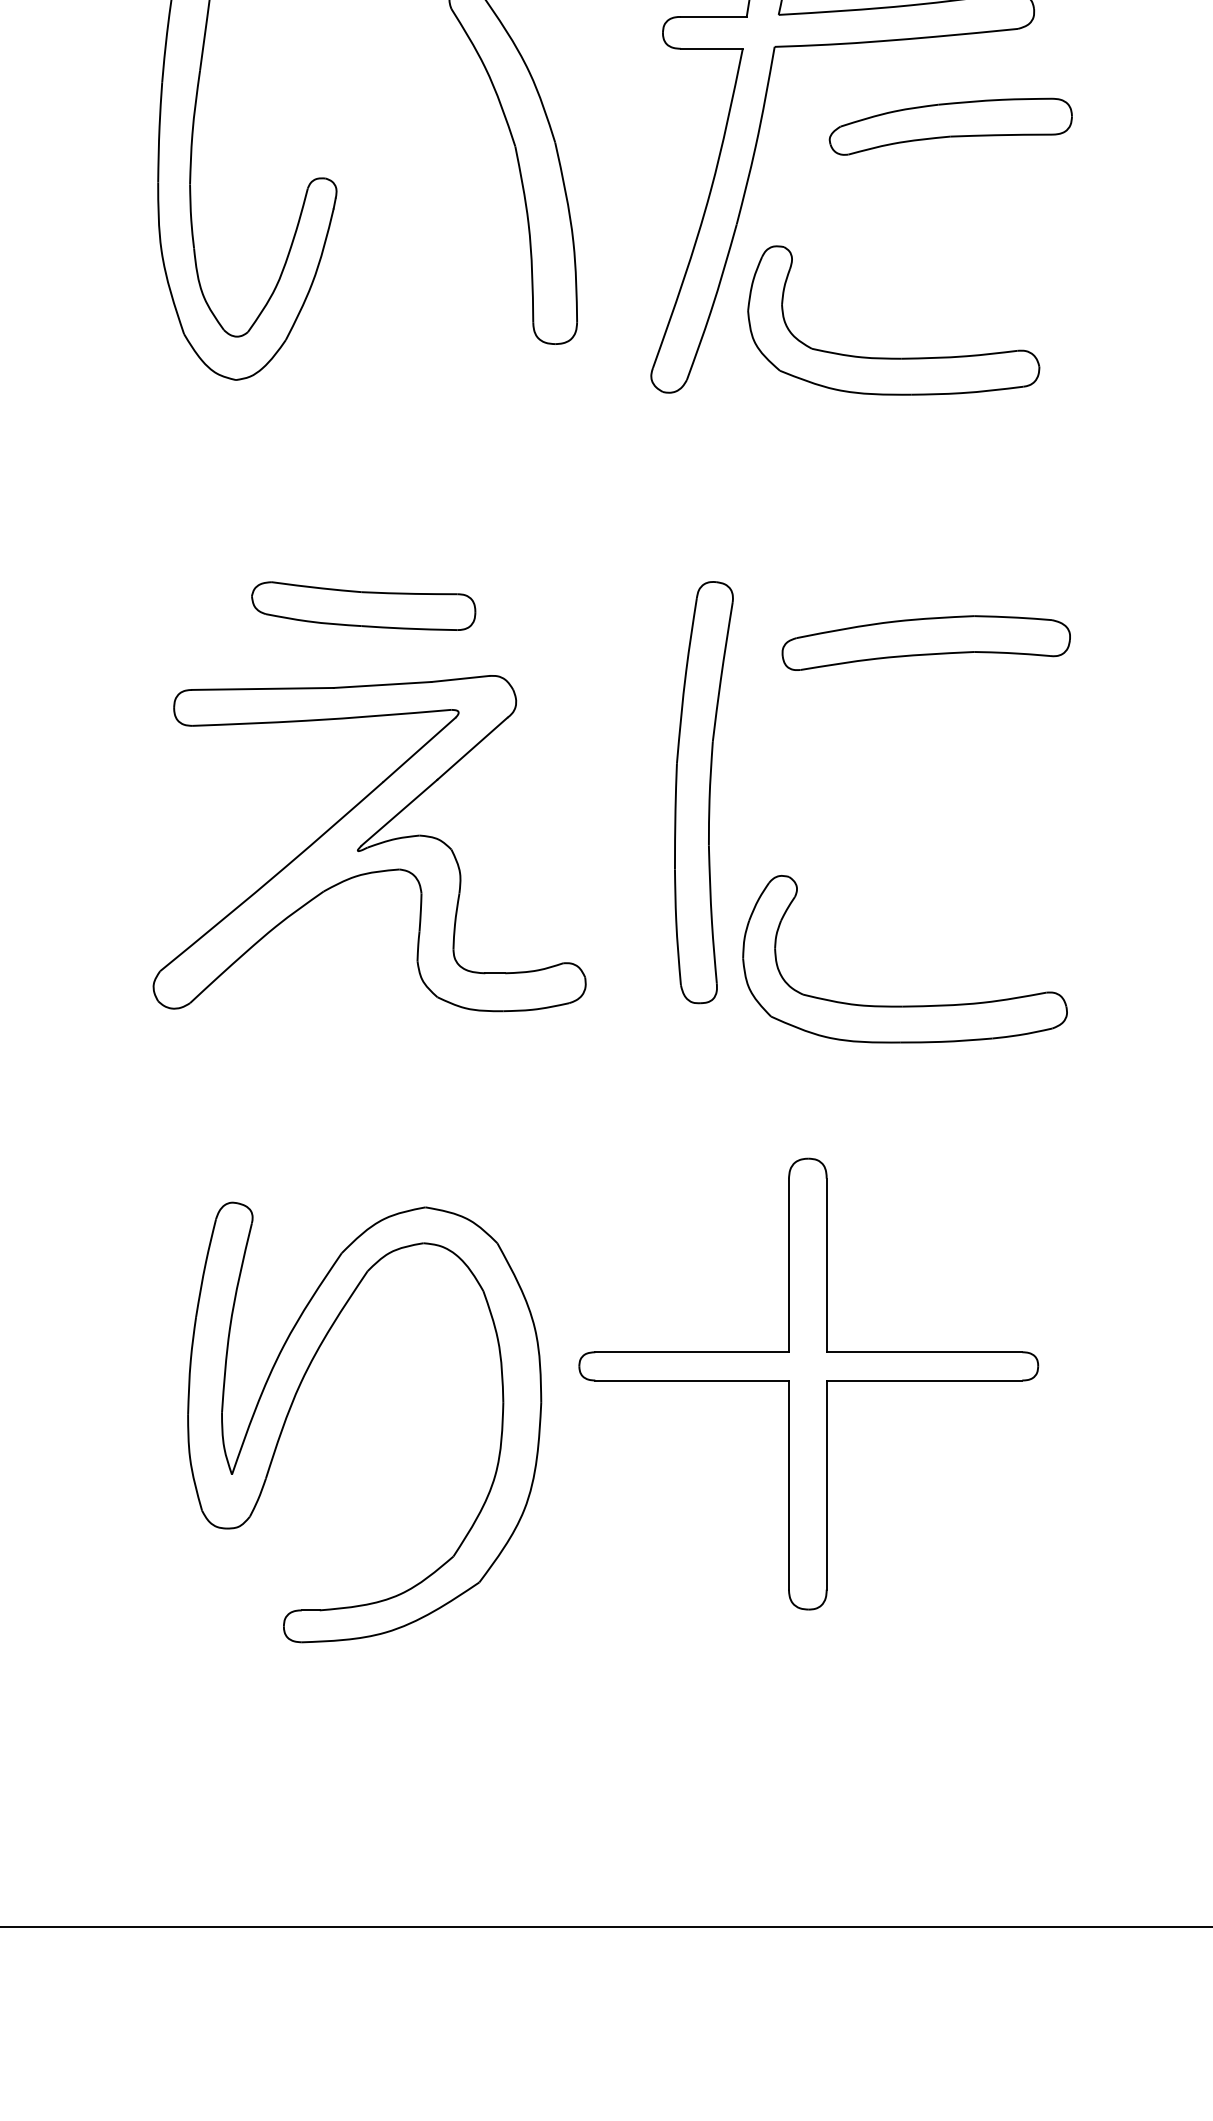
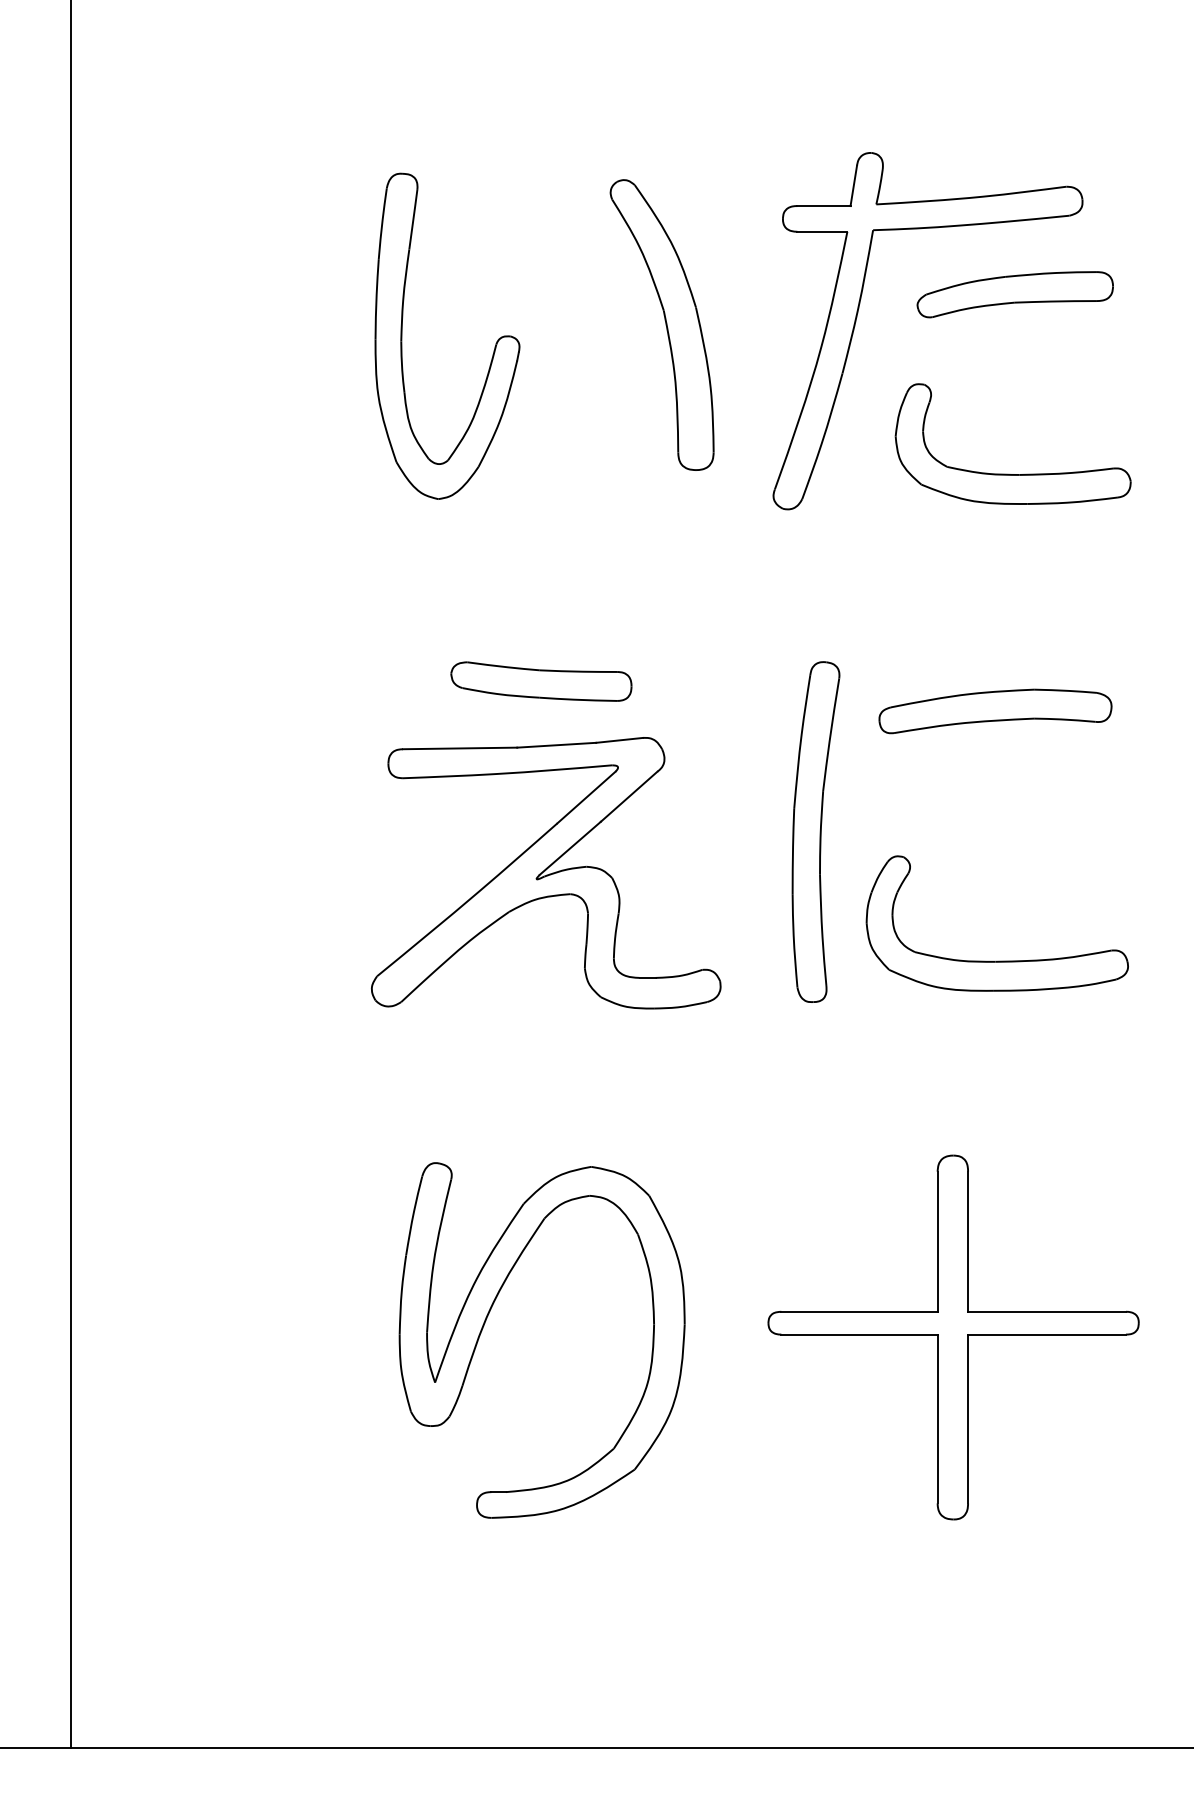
part: (889, 356) -> (1009, 473), moved
part: (904, 1004) -> (996, 960), moved
part: (808, 1384) -> (953, 1337), moved

